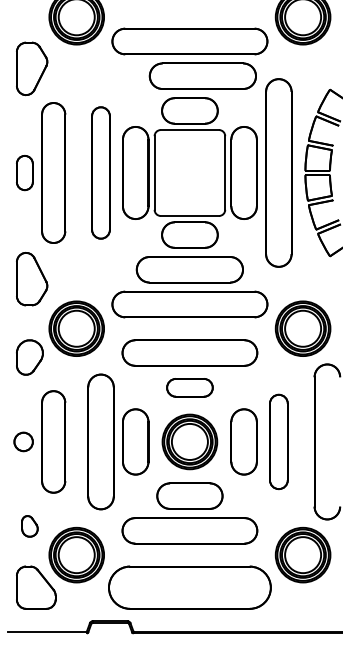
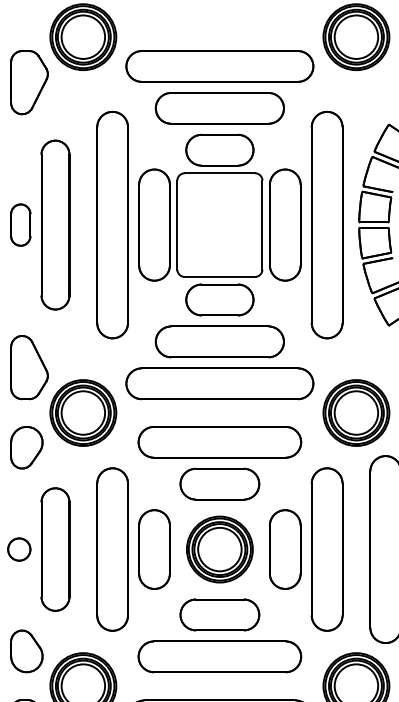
part: (32, 68) -> (29, 82), moved
part: (202, 75) -> (219, 107), moved
part: (100, 172) -> (112, 224), size x1.43
part: (32, 279) -> (29, 368), moved
part: (189, 387) -> (219, 483), size x1.43
part: (278, 441) -> (326, 549), size x1.43
part: (29, 526) -> (26, 651), size x1.67

